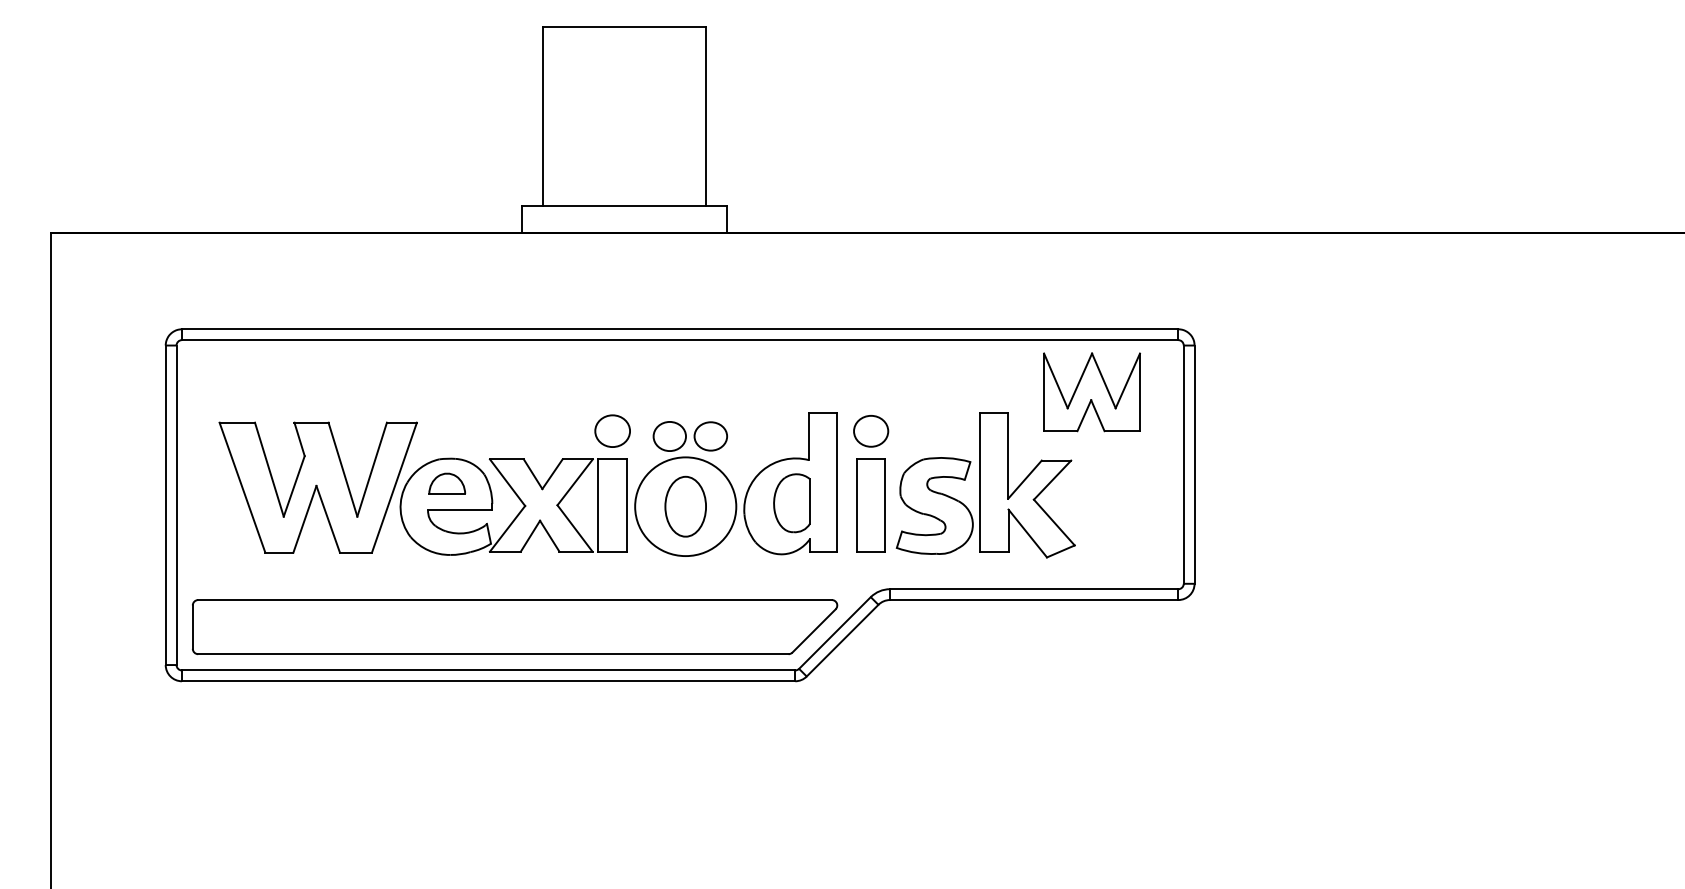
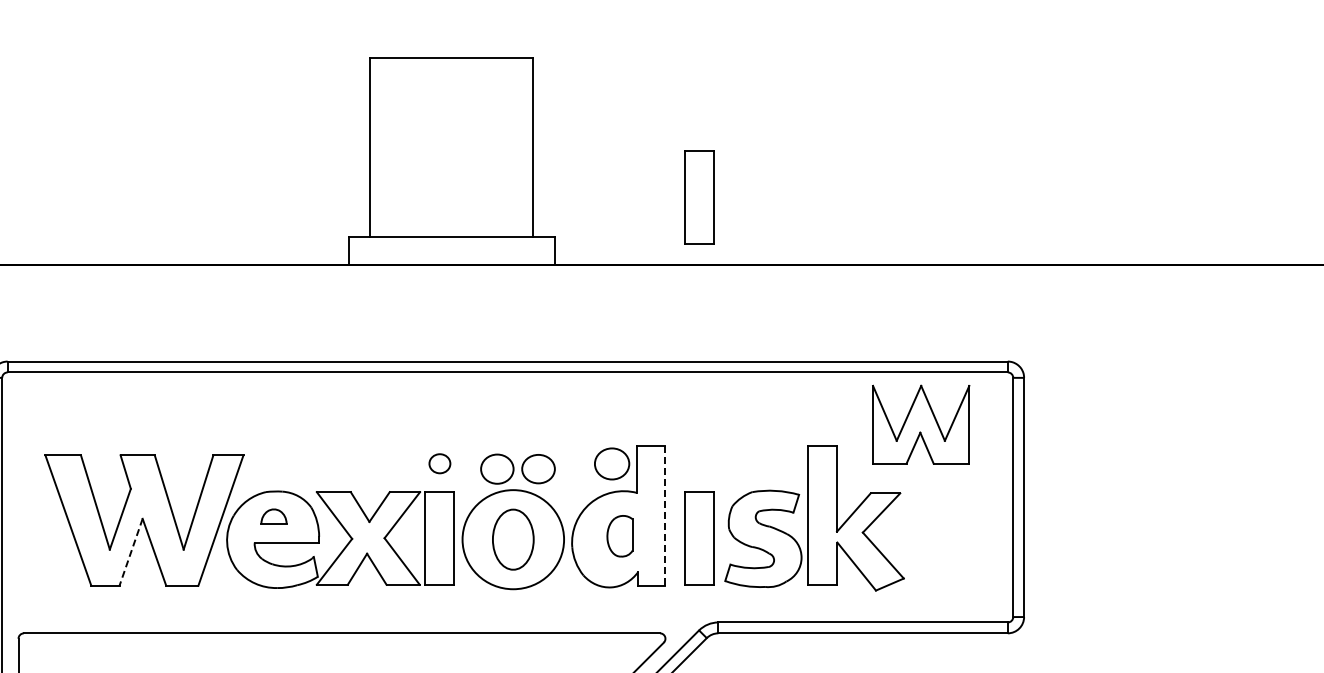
part: (870, 165) -> (698, 197), added
part: (612, 430) -> (439, 463), size x0.6
part: (871, 431) -> (612, 464), moved
line: (837, 482) -> (665, 515), solid -> dashed
part: (447, 483) -> (274, 516), size x0.7
part: (791, 503) -> (619, 536), size x0.7
line: (304, 519) -> (130, 552), solid -> dashed

